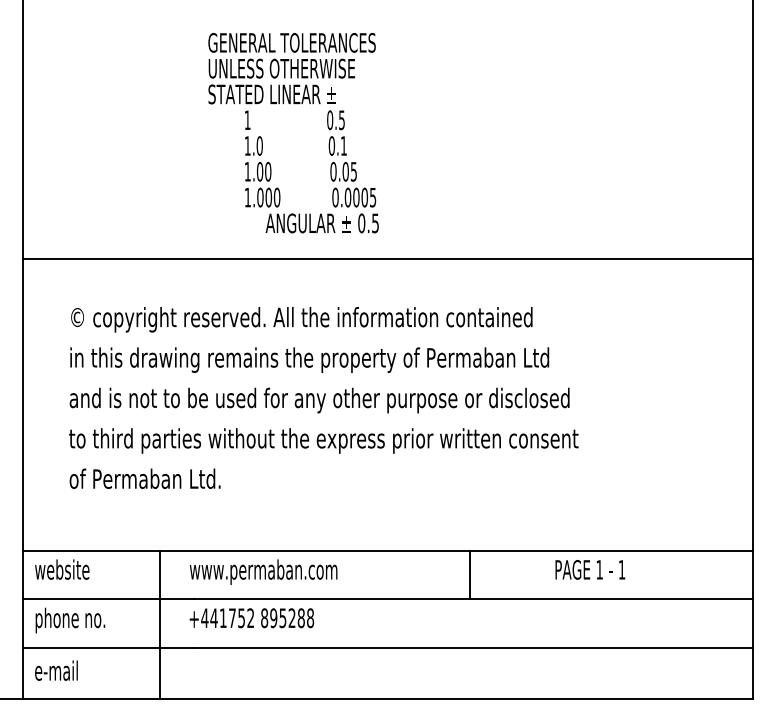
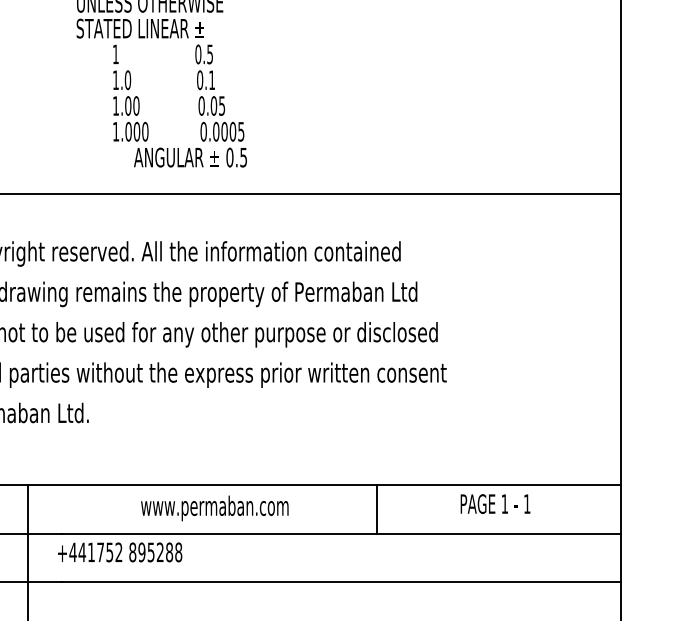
text: (590, 569) -> (495, 503), moved
text: (263, 571) -> (214, 507), moved
line: (470, 574) -> (377, 508), moved

